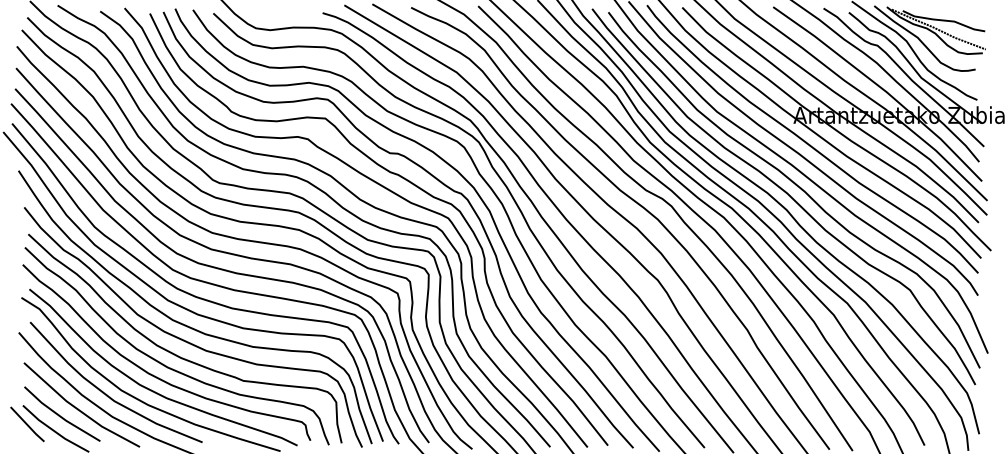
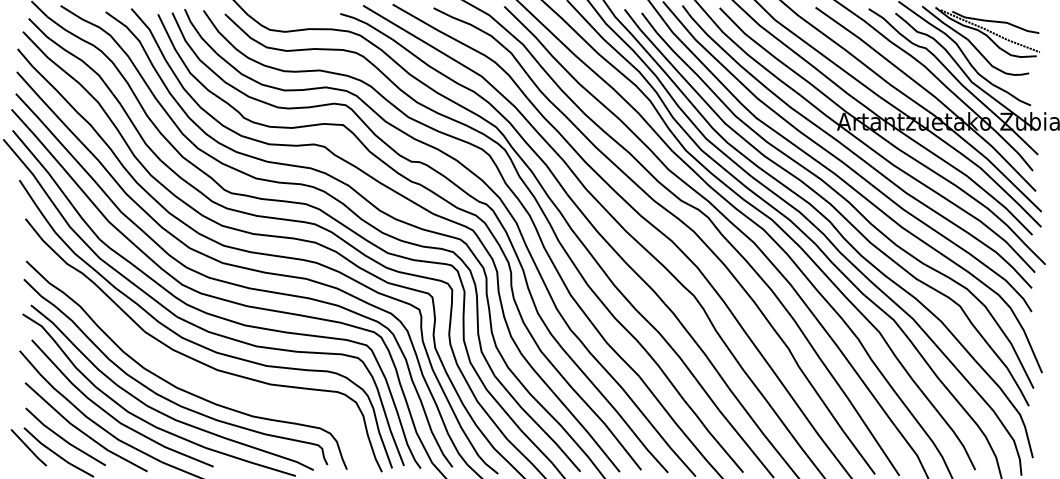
part: (177, 354) -> (187, 374), removed

